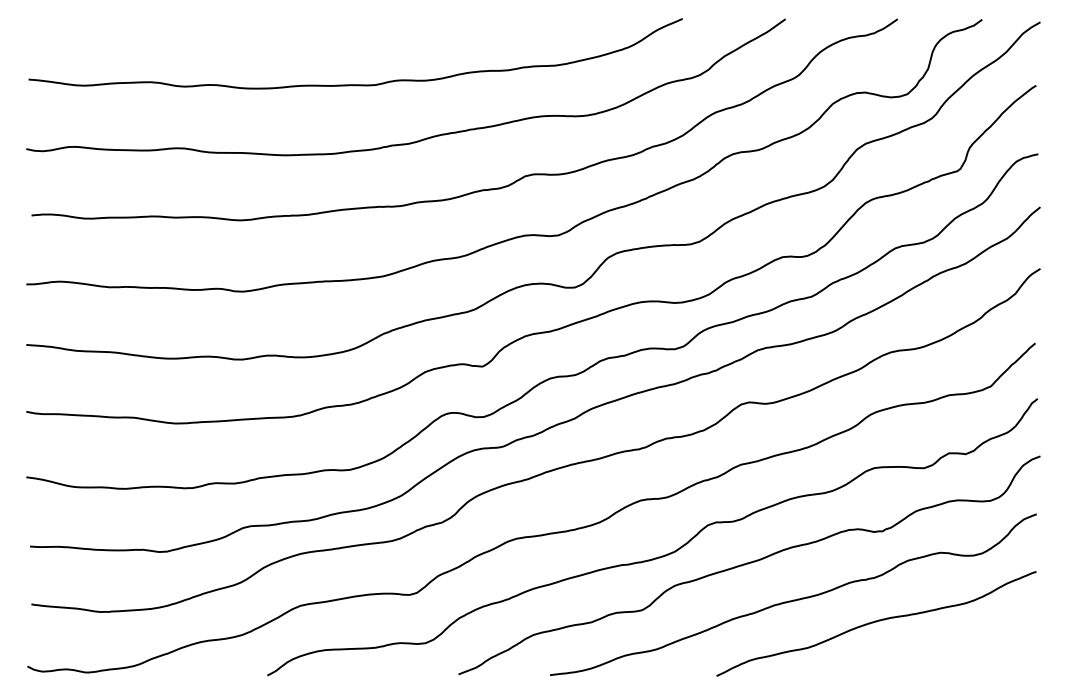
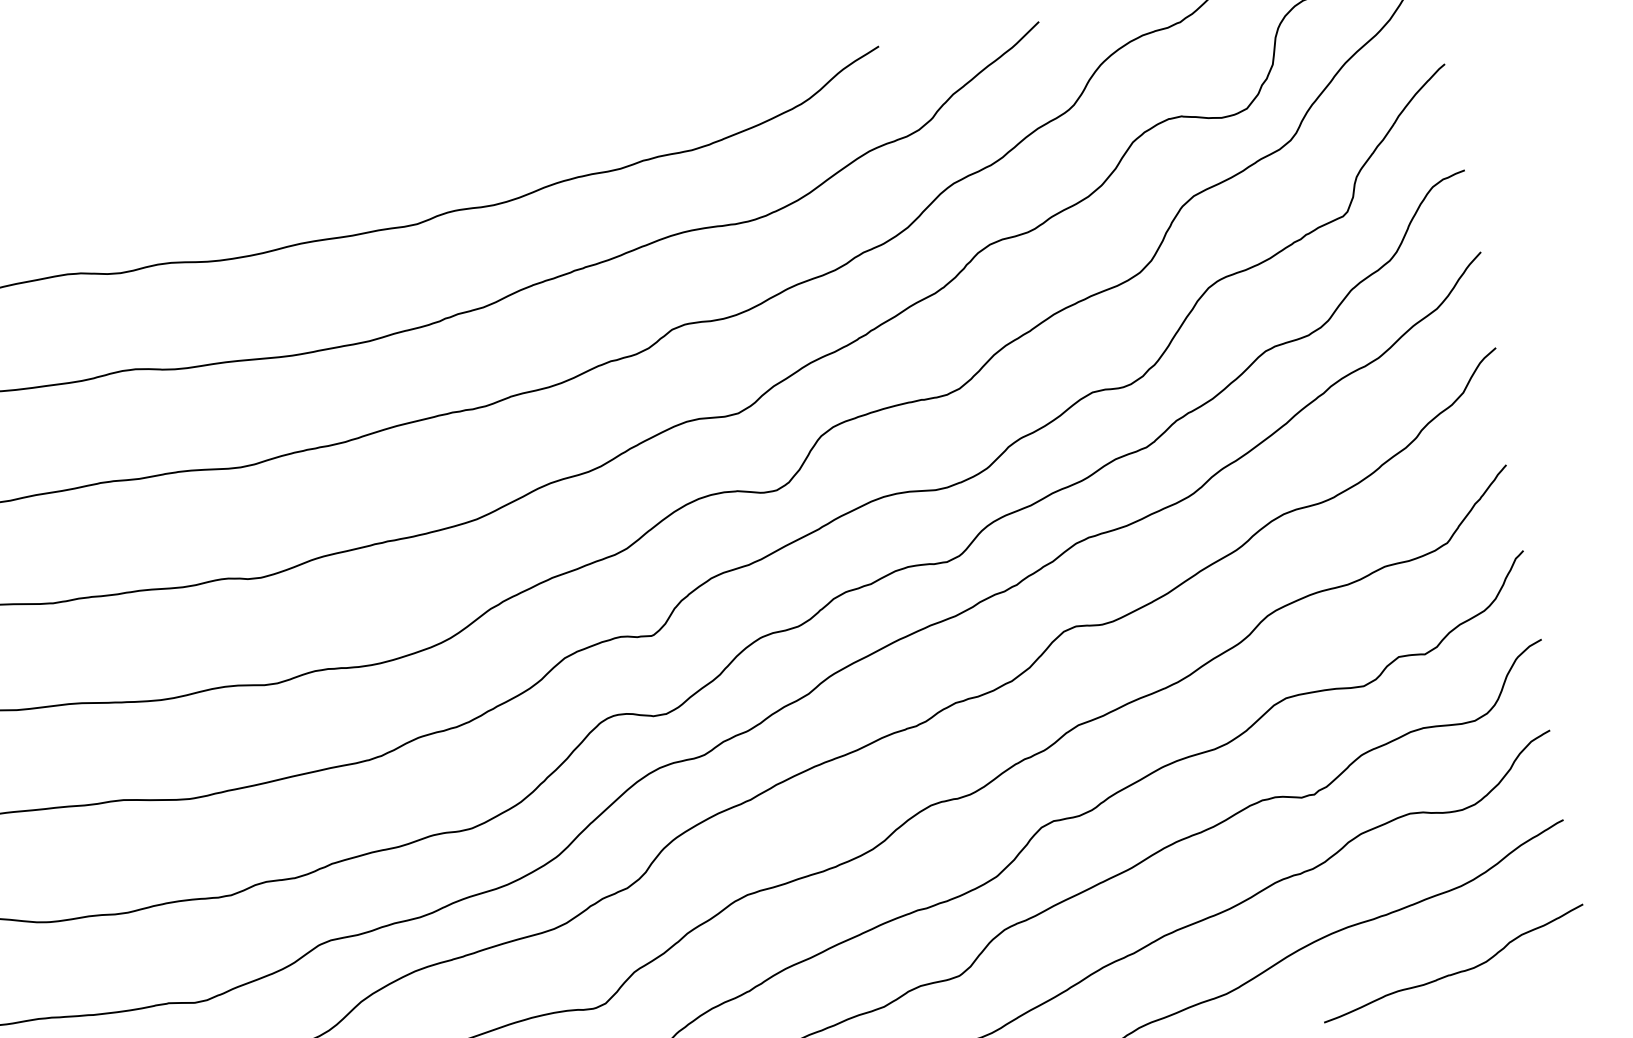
curve: (953, 656) -> (1455, 971), added

